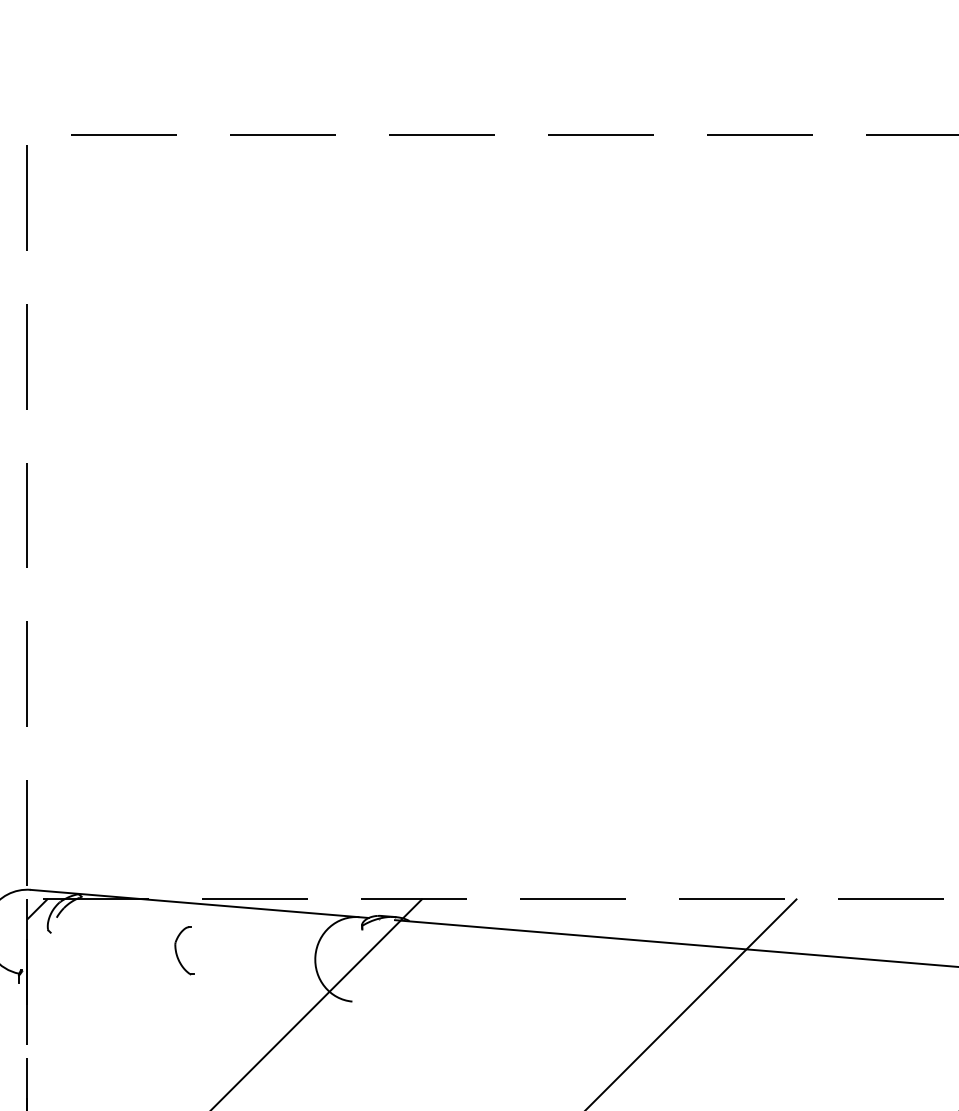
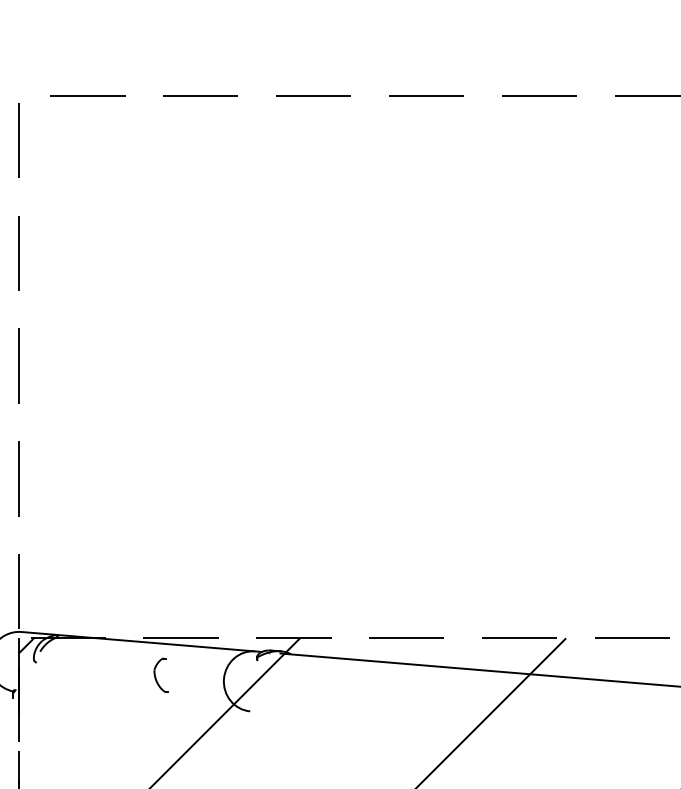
part: (183, 949) -> (160, 674), moved

